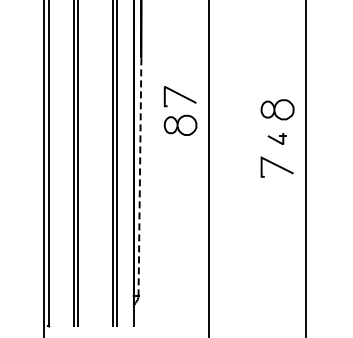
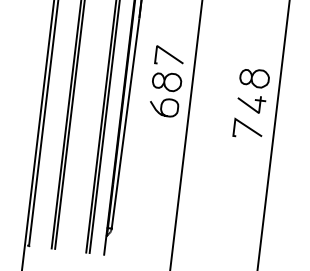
part: (277, 138) -> (251, 103), size x1.67
curve: (178, 153) -> (162, 106), added
line: (139, 177) -> (125, 123), dashed -> solid

